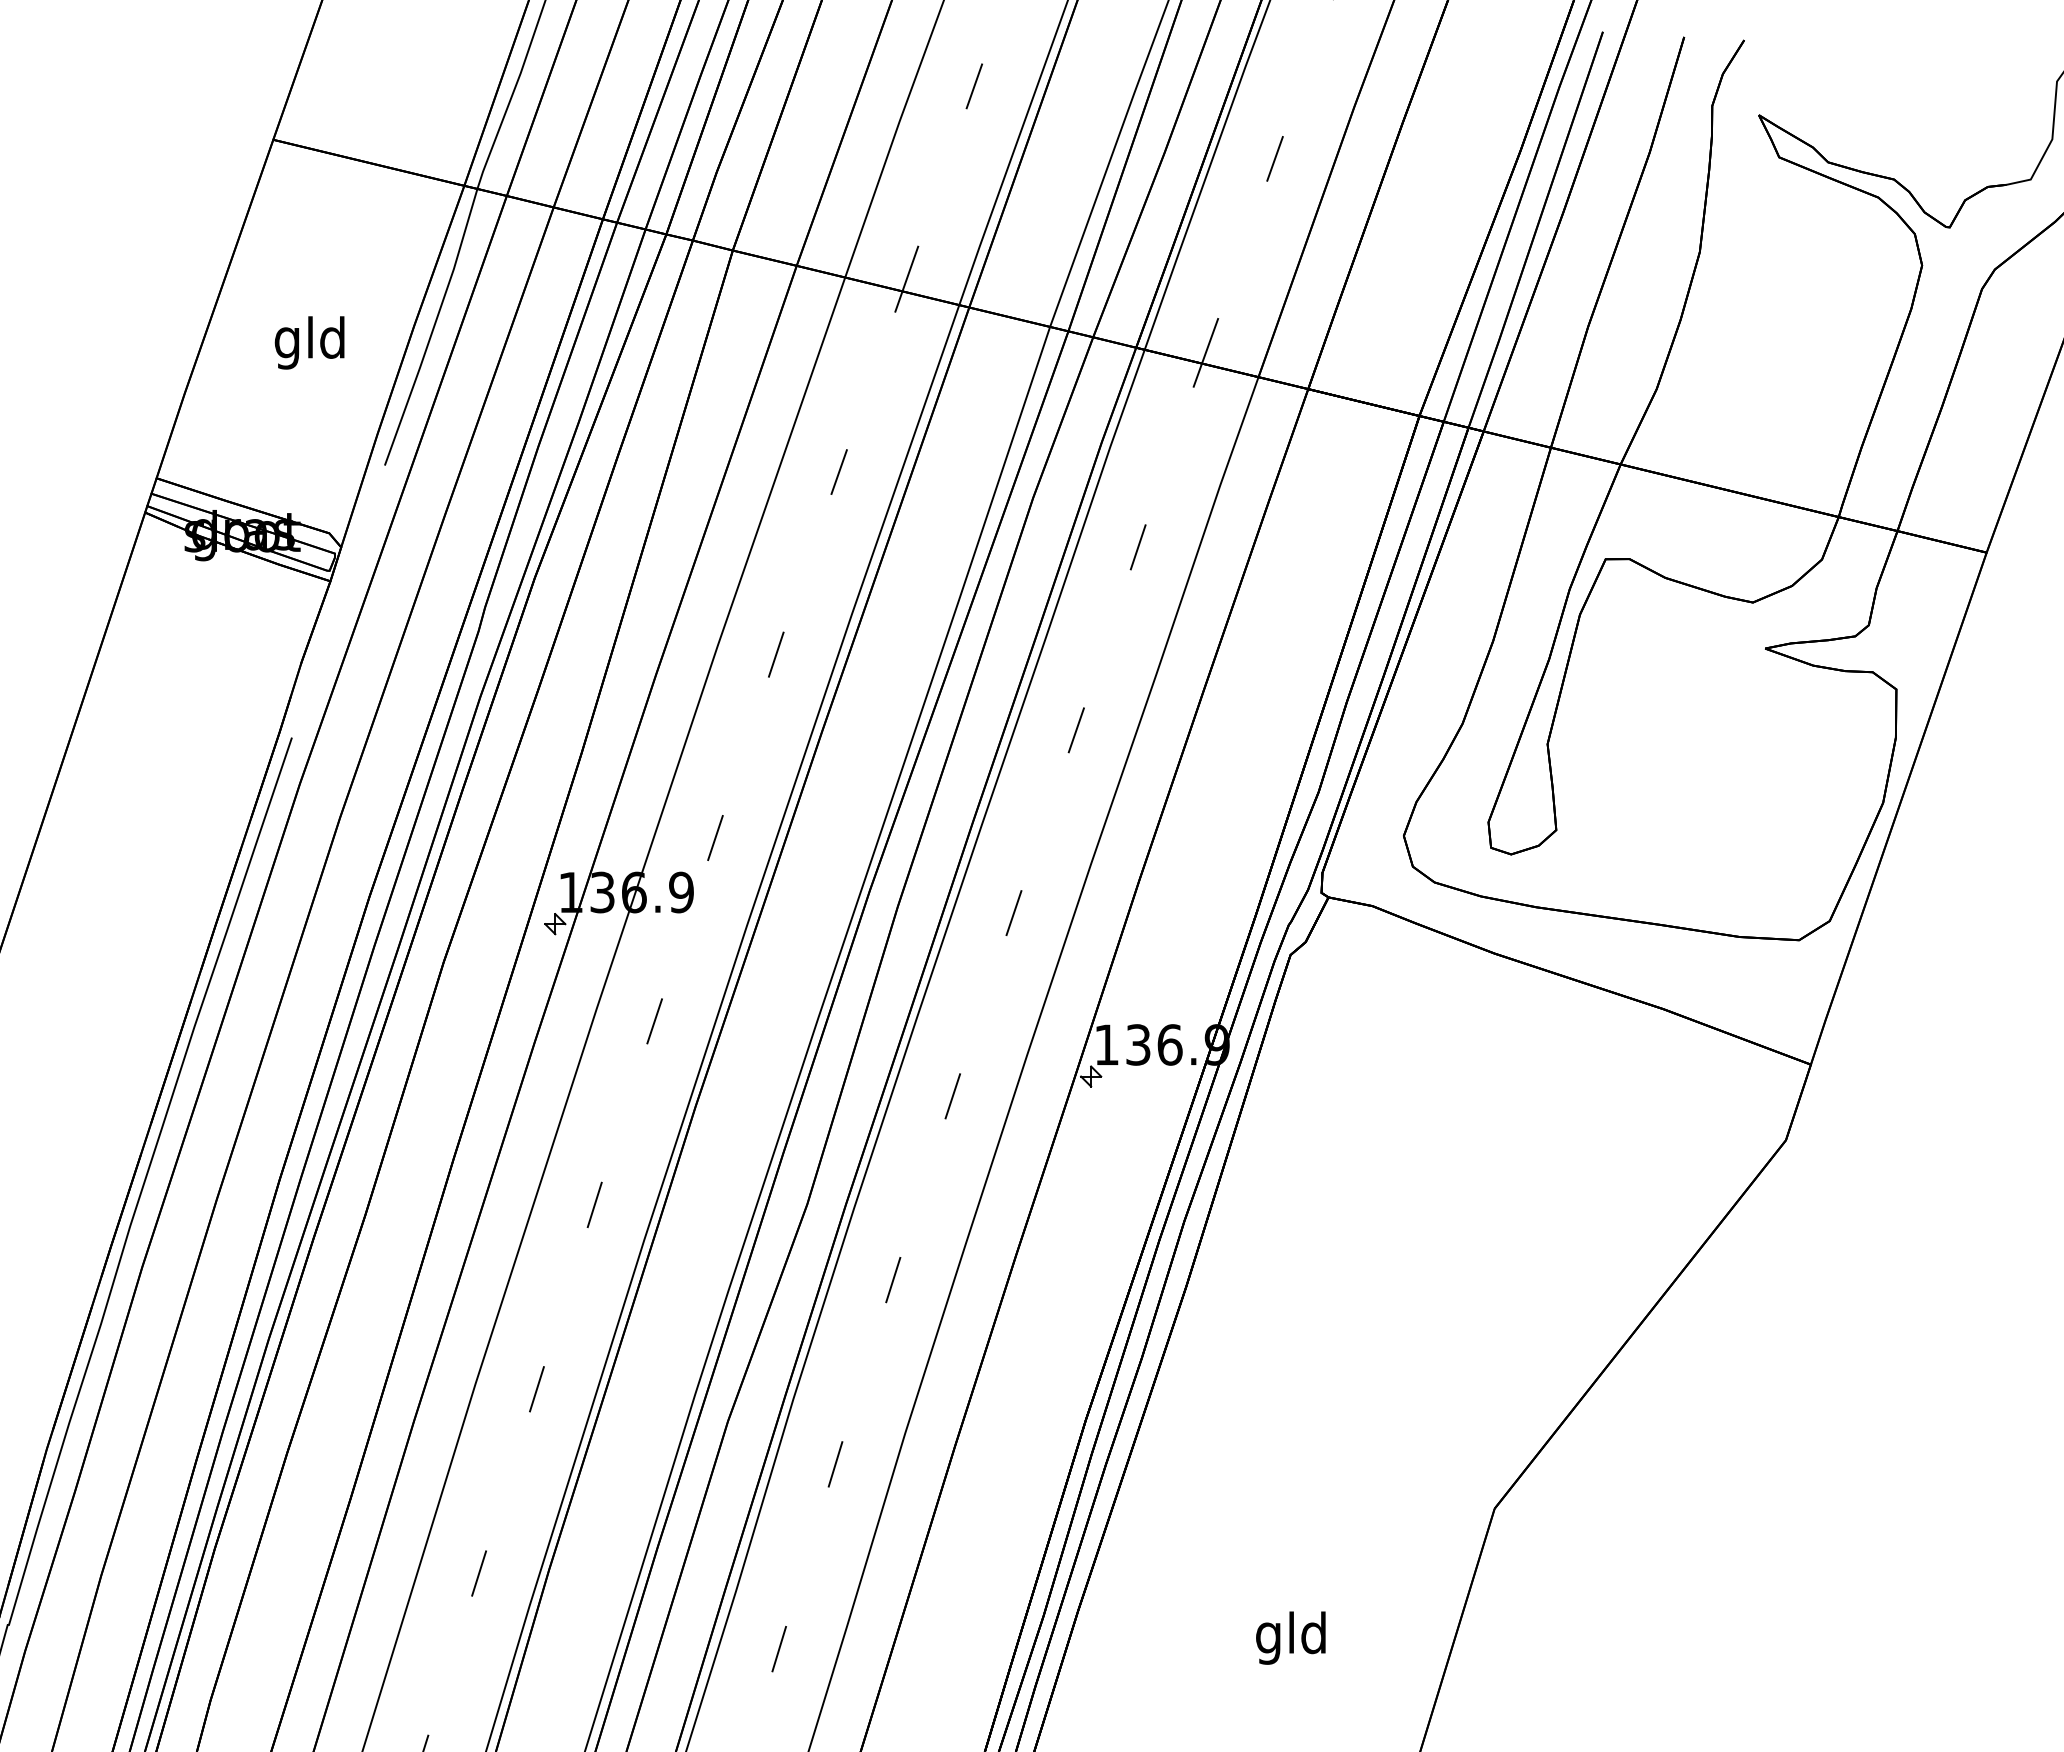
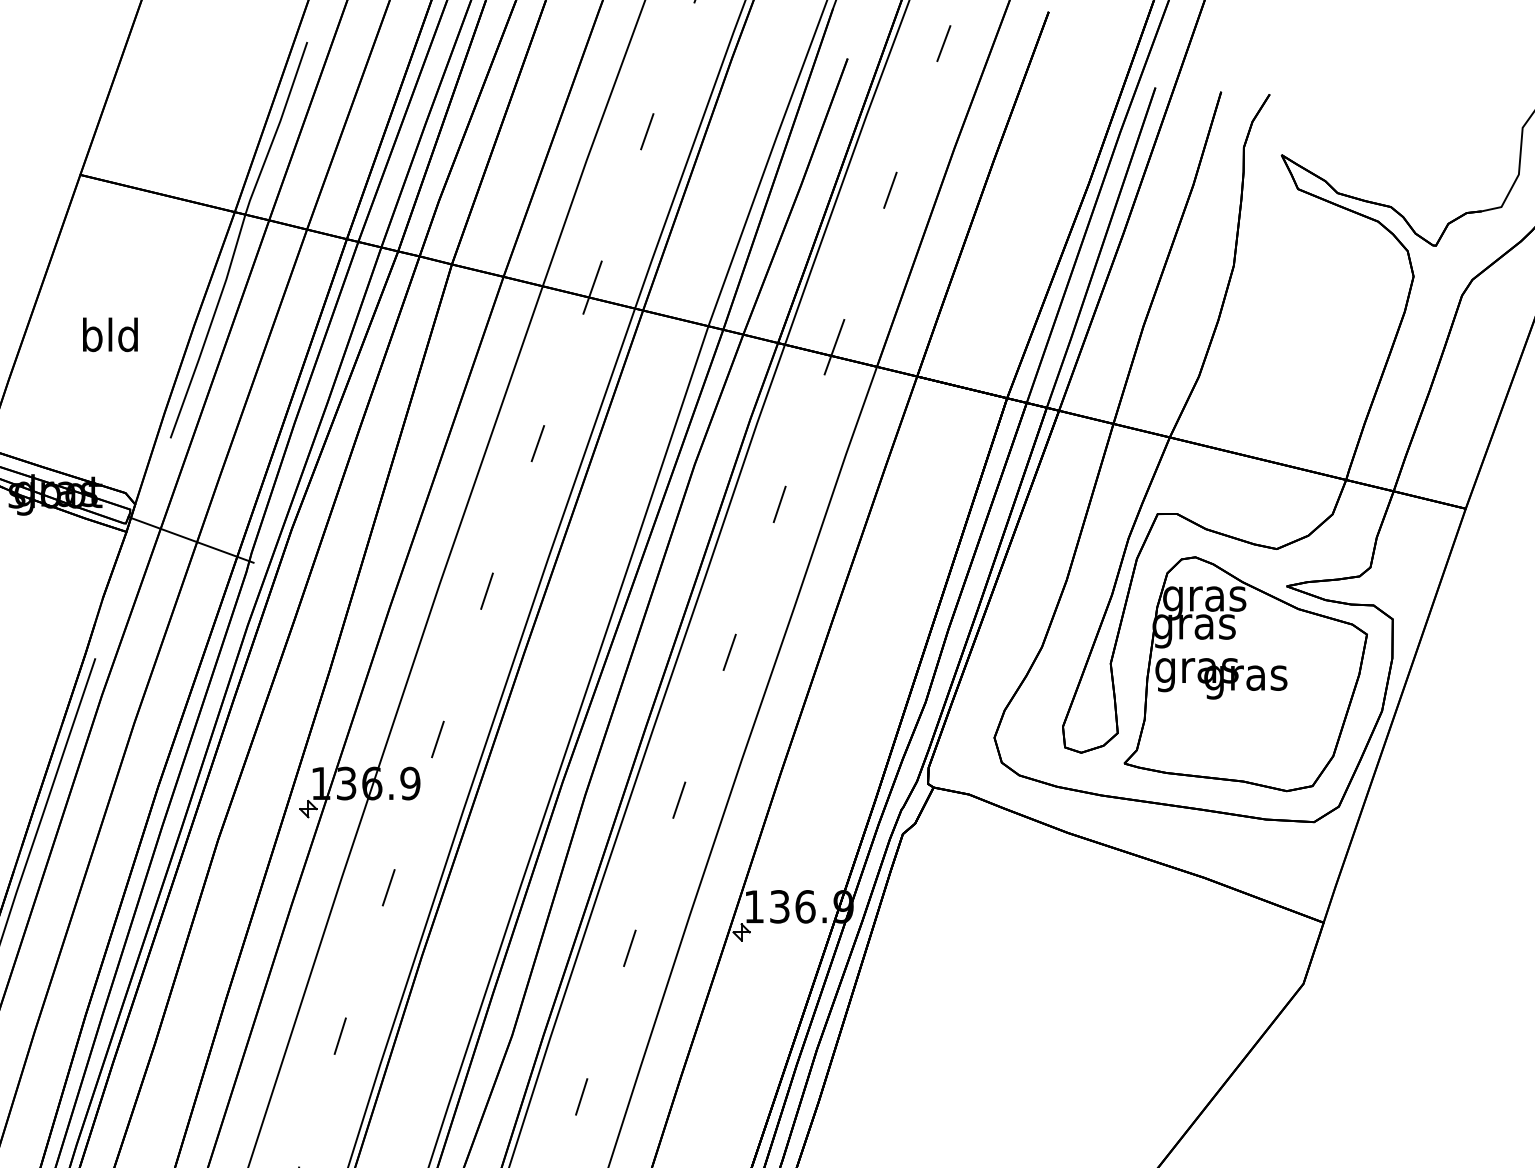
text: (287, 342) -> (91, 338), gld -> bld
line: (409, 590) -> (190, 539), added
part: (1714, 756) -> (1245, 673), added

